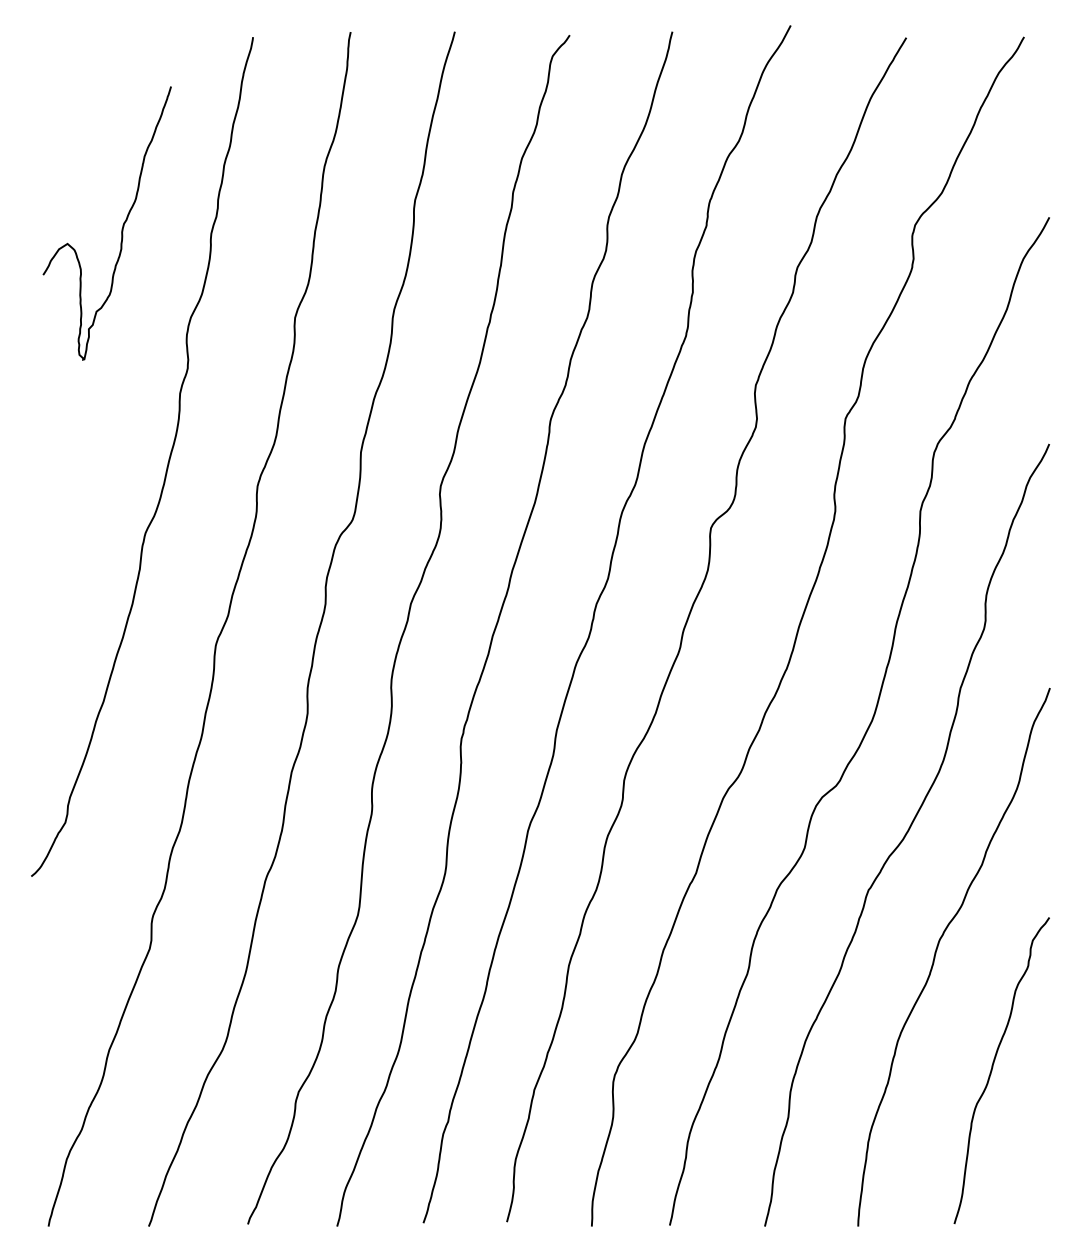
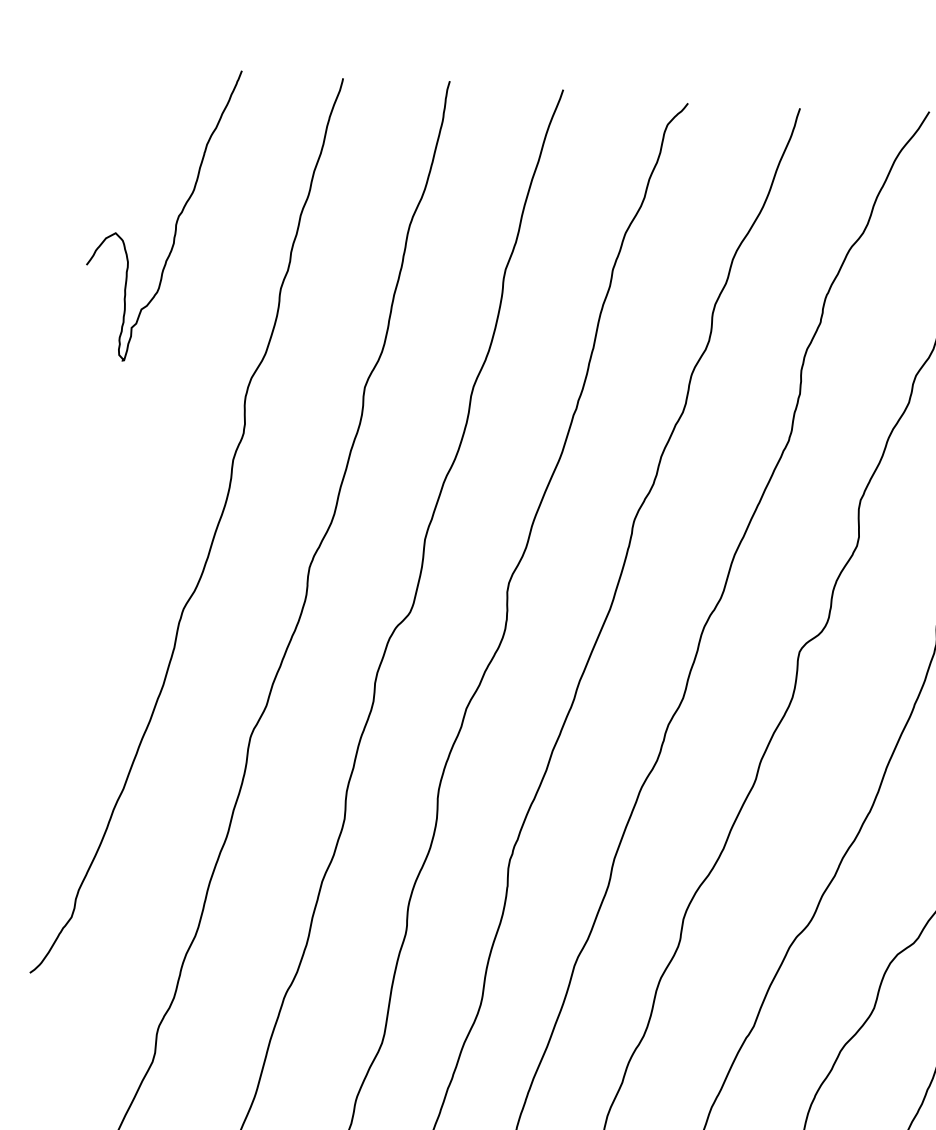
curve: (121, 228) -> (175, 221), moved

